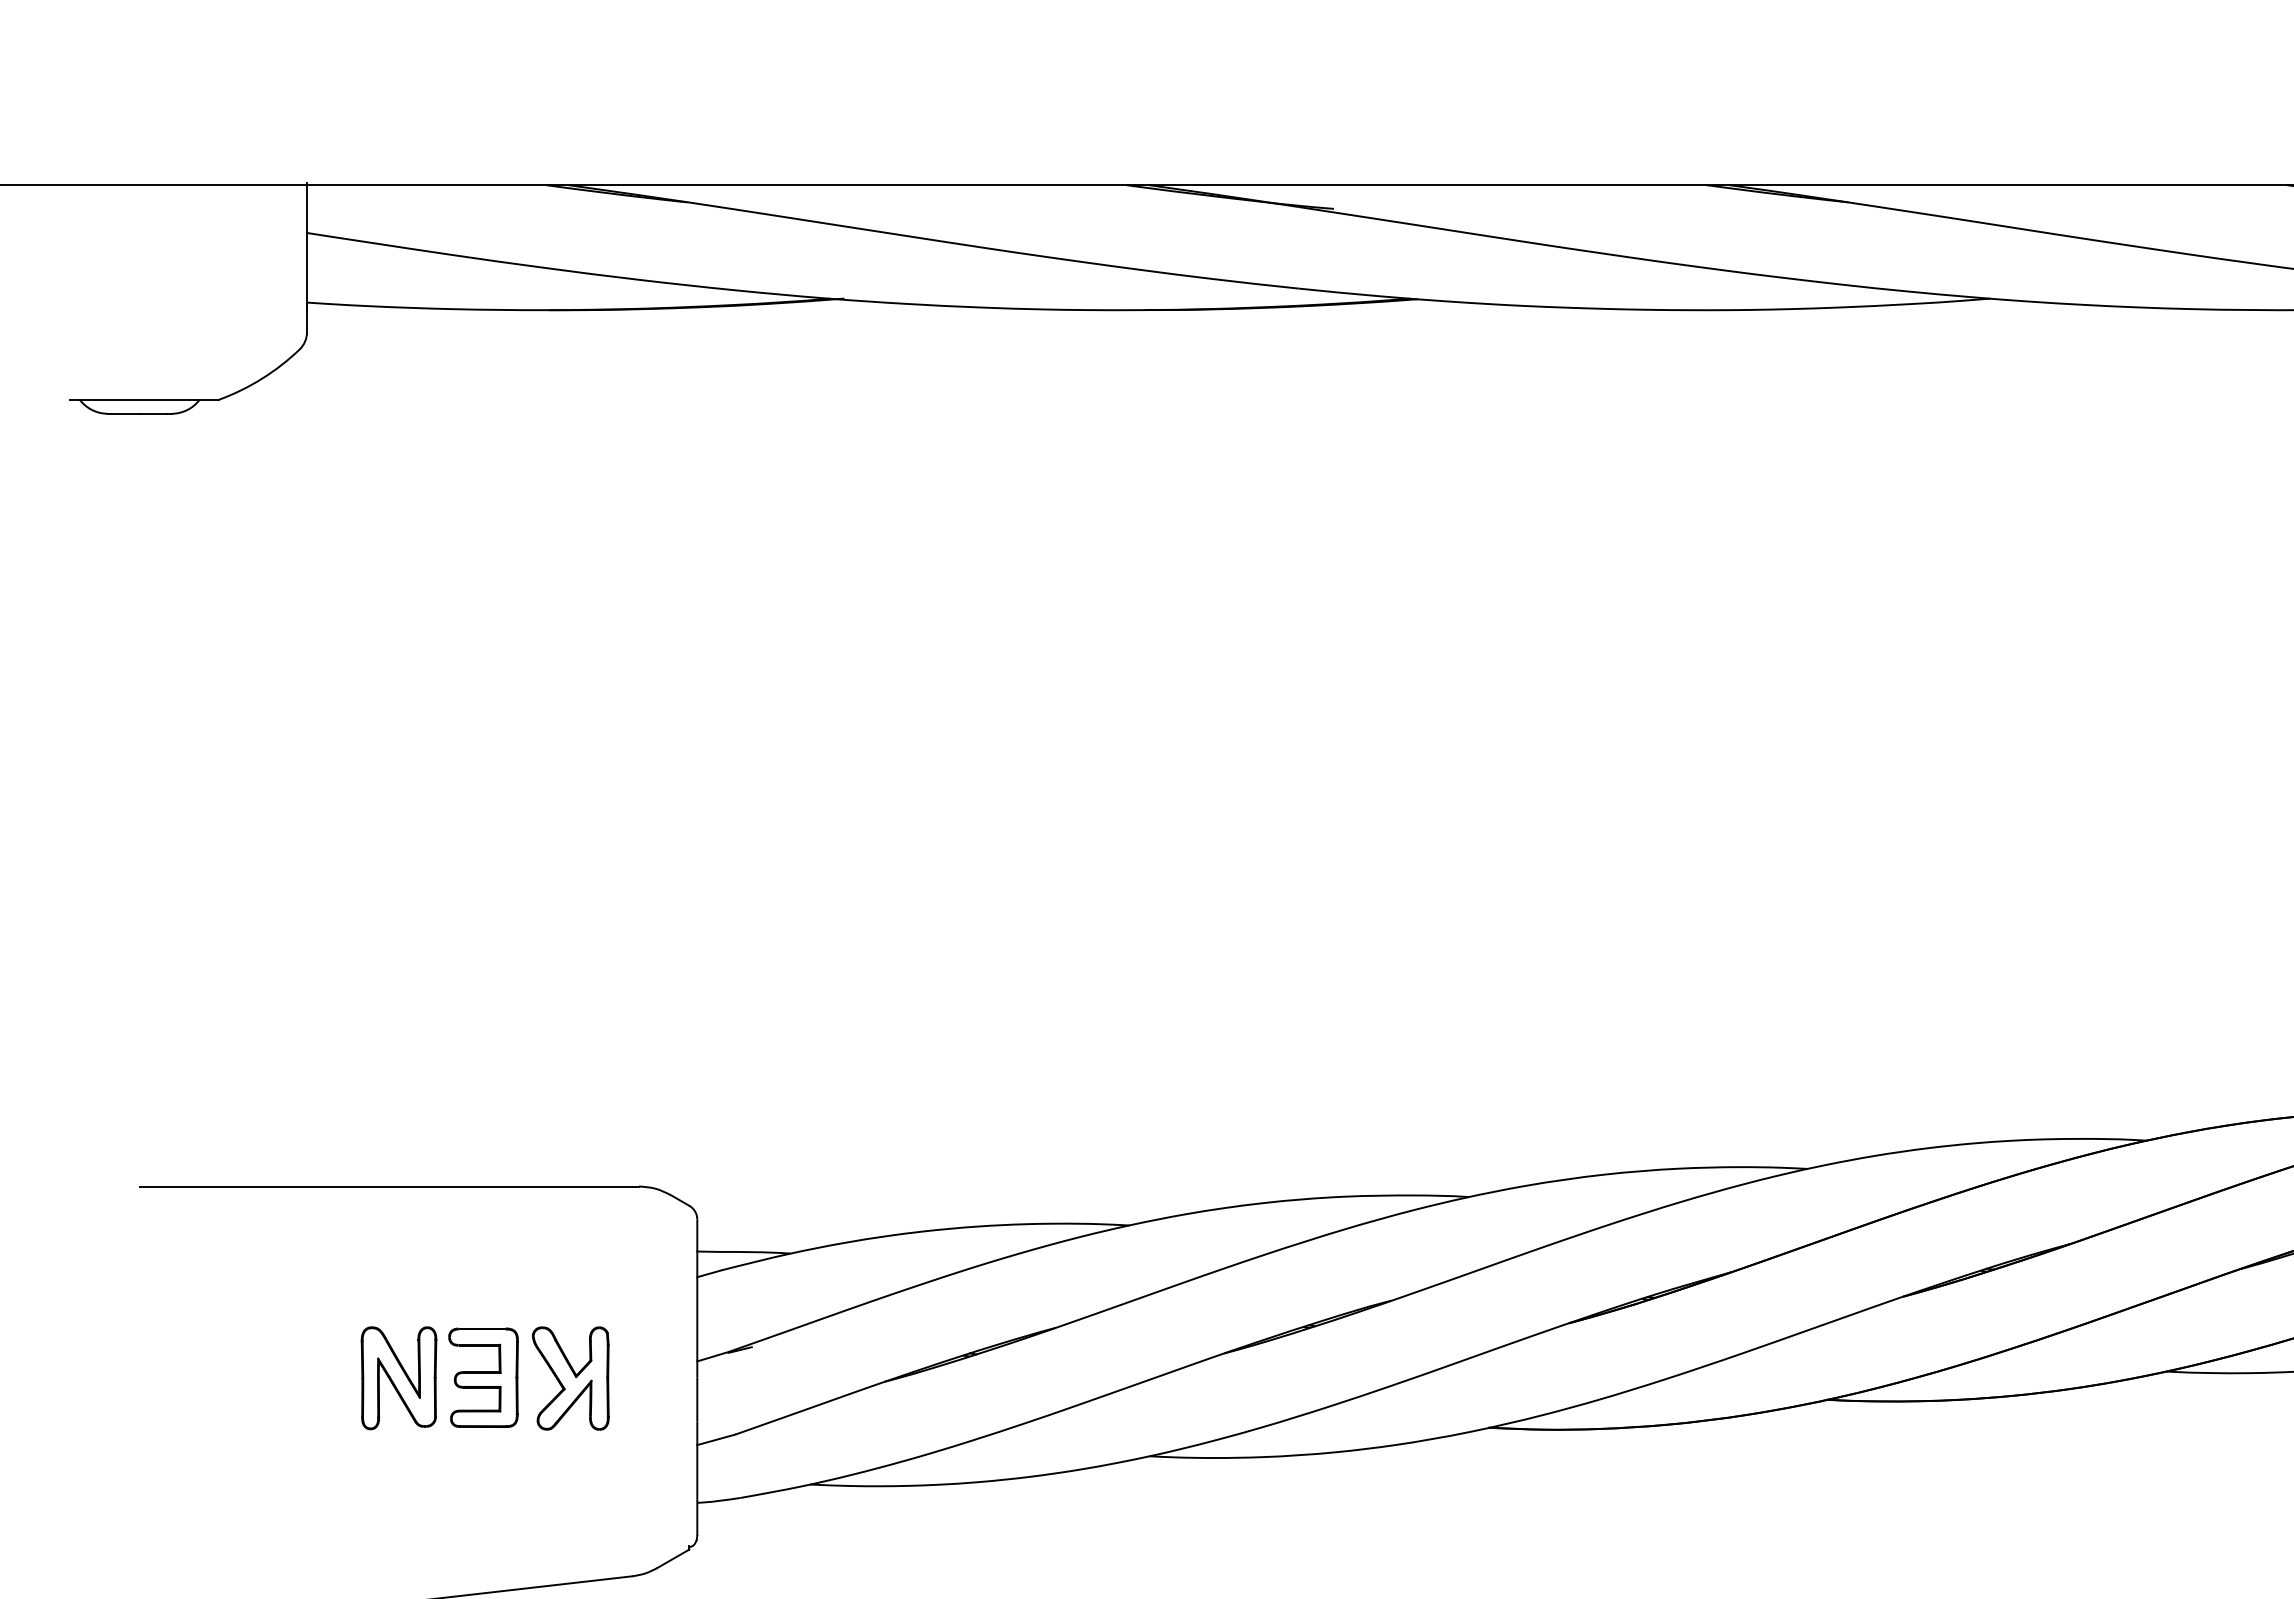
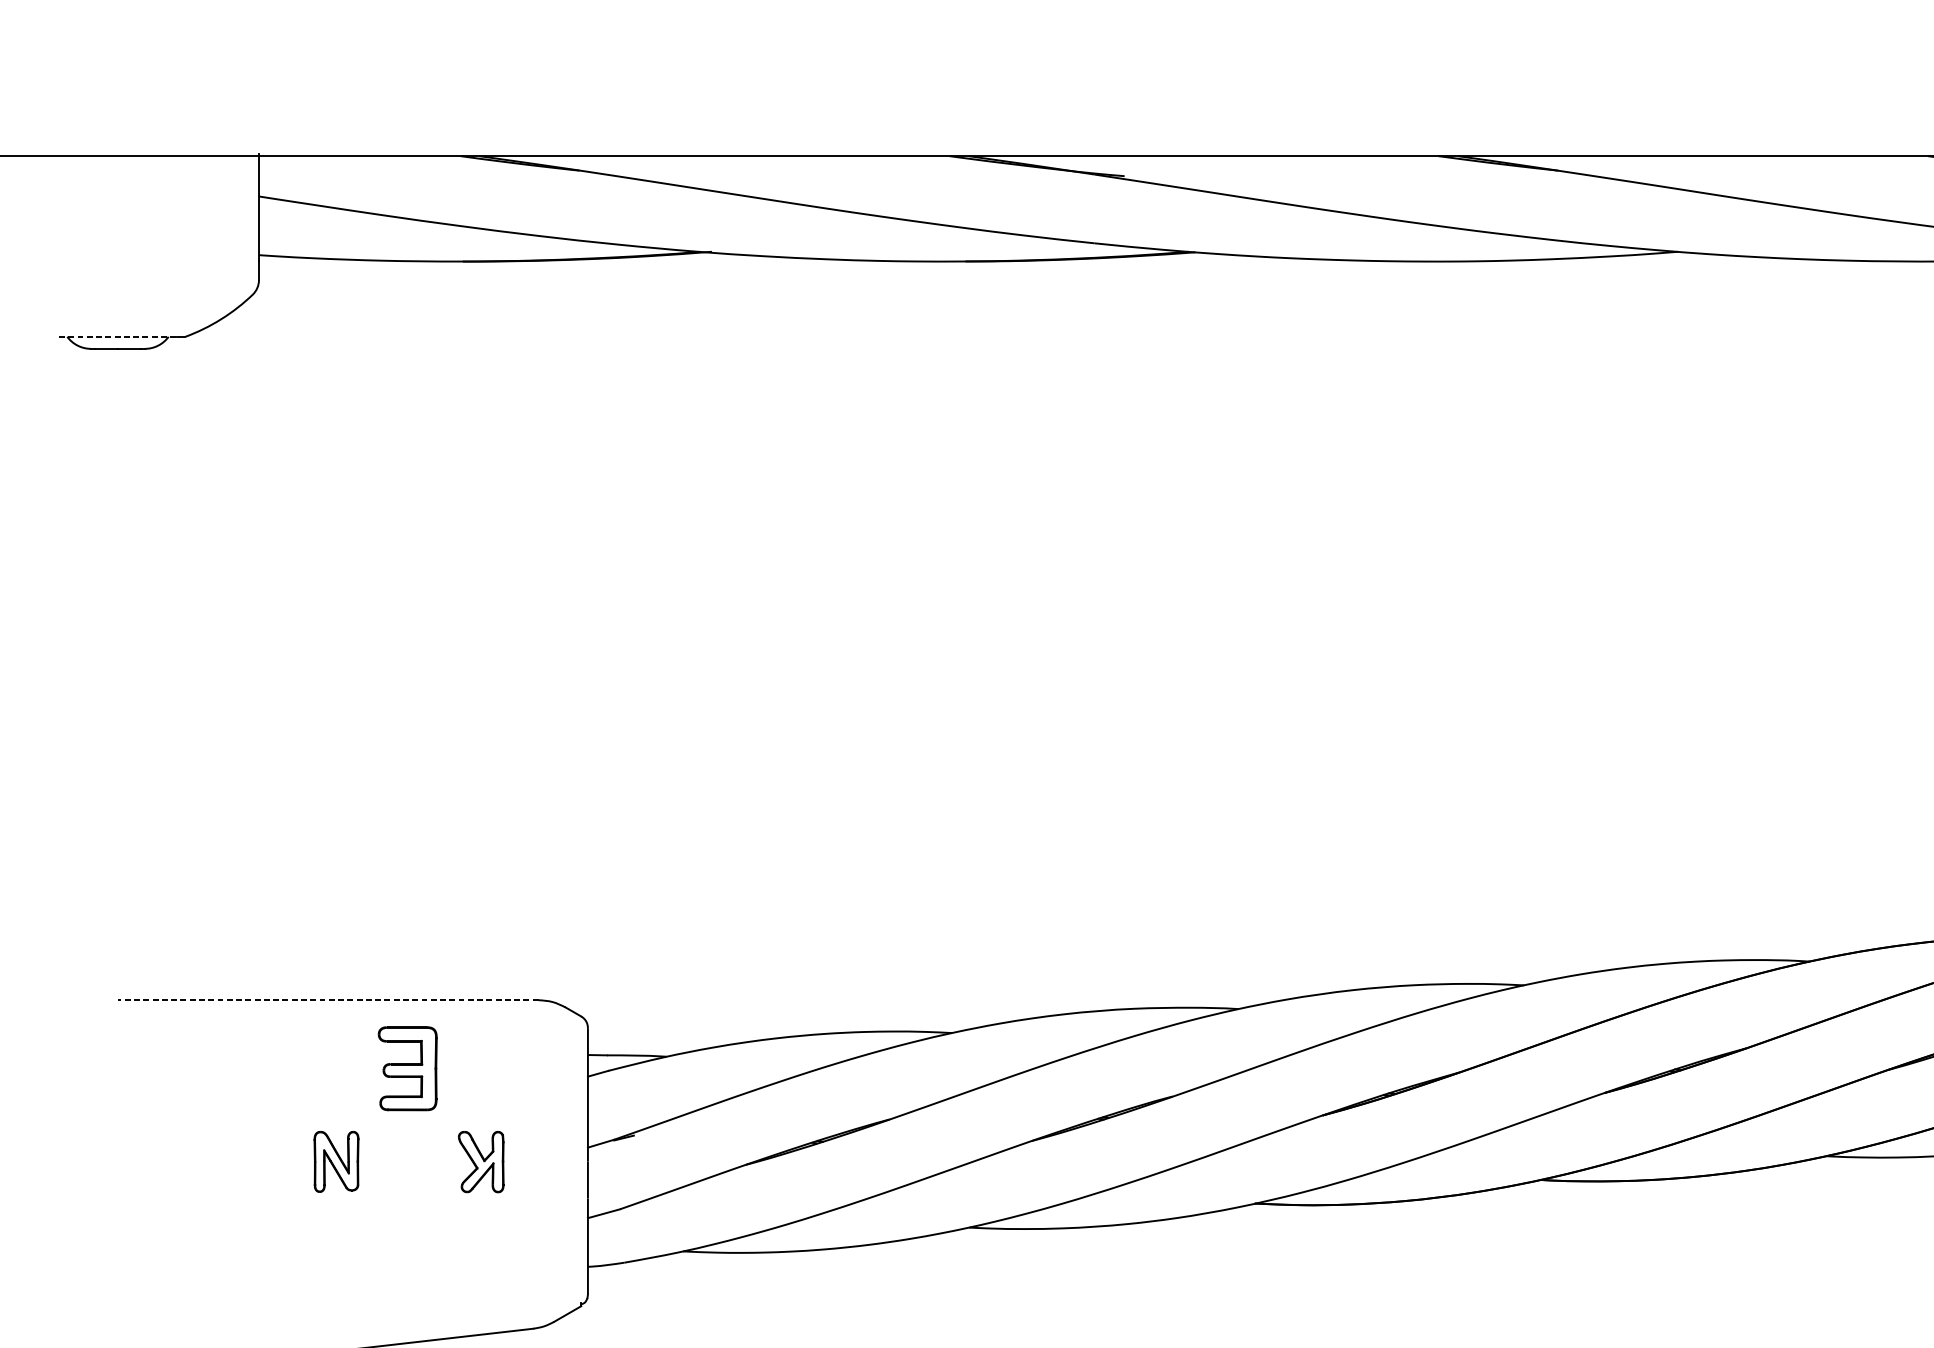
line: (139, 399) -> (117, 336), solid -> dashed
line: (389, 1186) -> (328, 1000), solid -> dashed
part: (483, 1377) -> (407, 1068), moved
part: (398, 1378) -> (336, 1162), size x0.7
part: (570, 1378) -> (481, 1162), size x0.7

